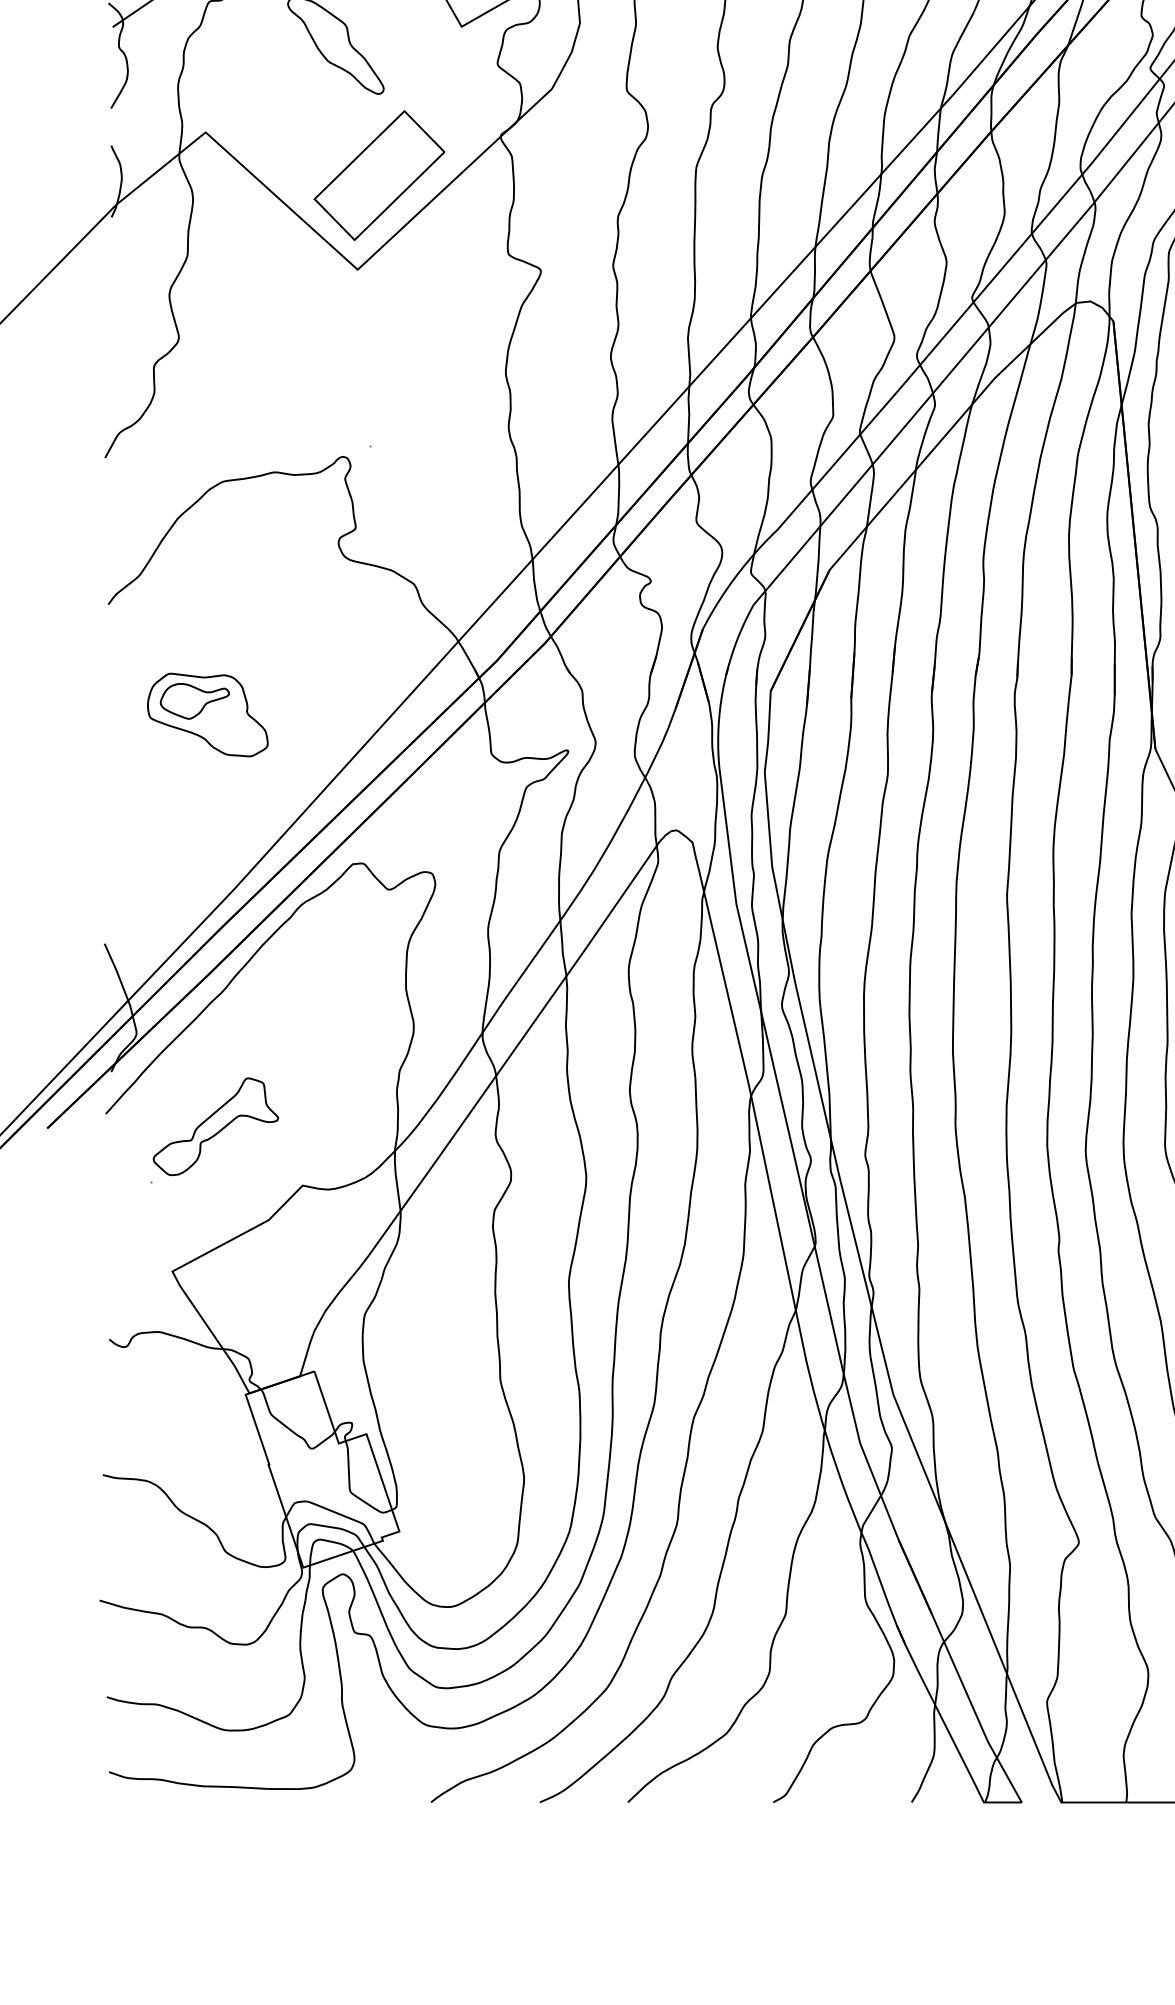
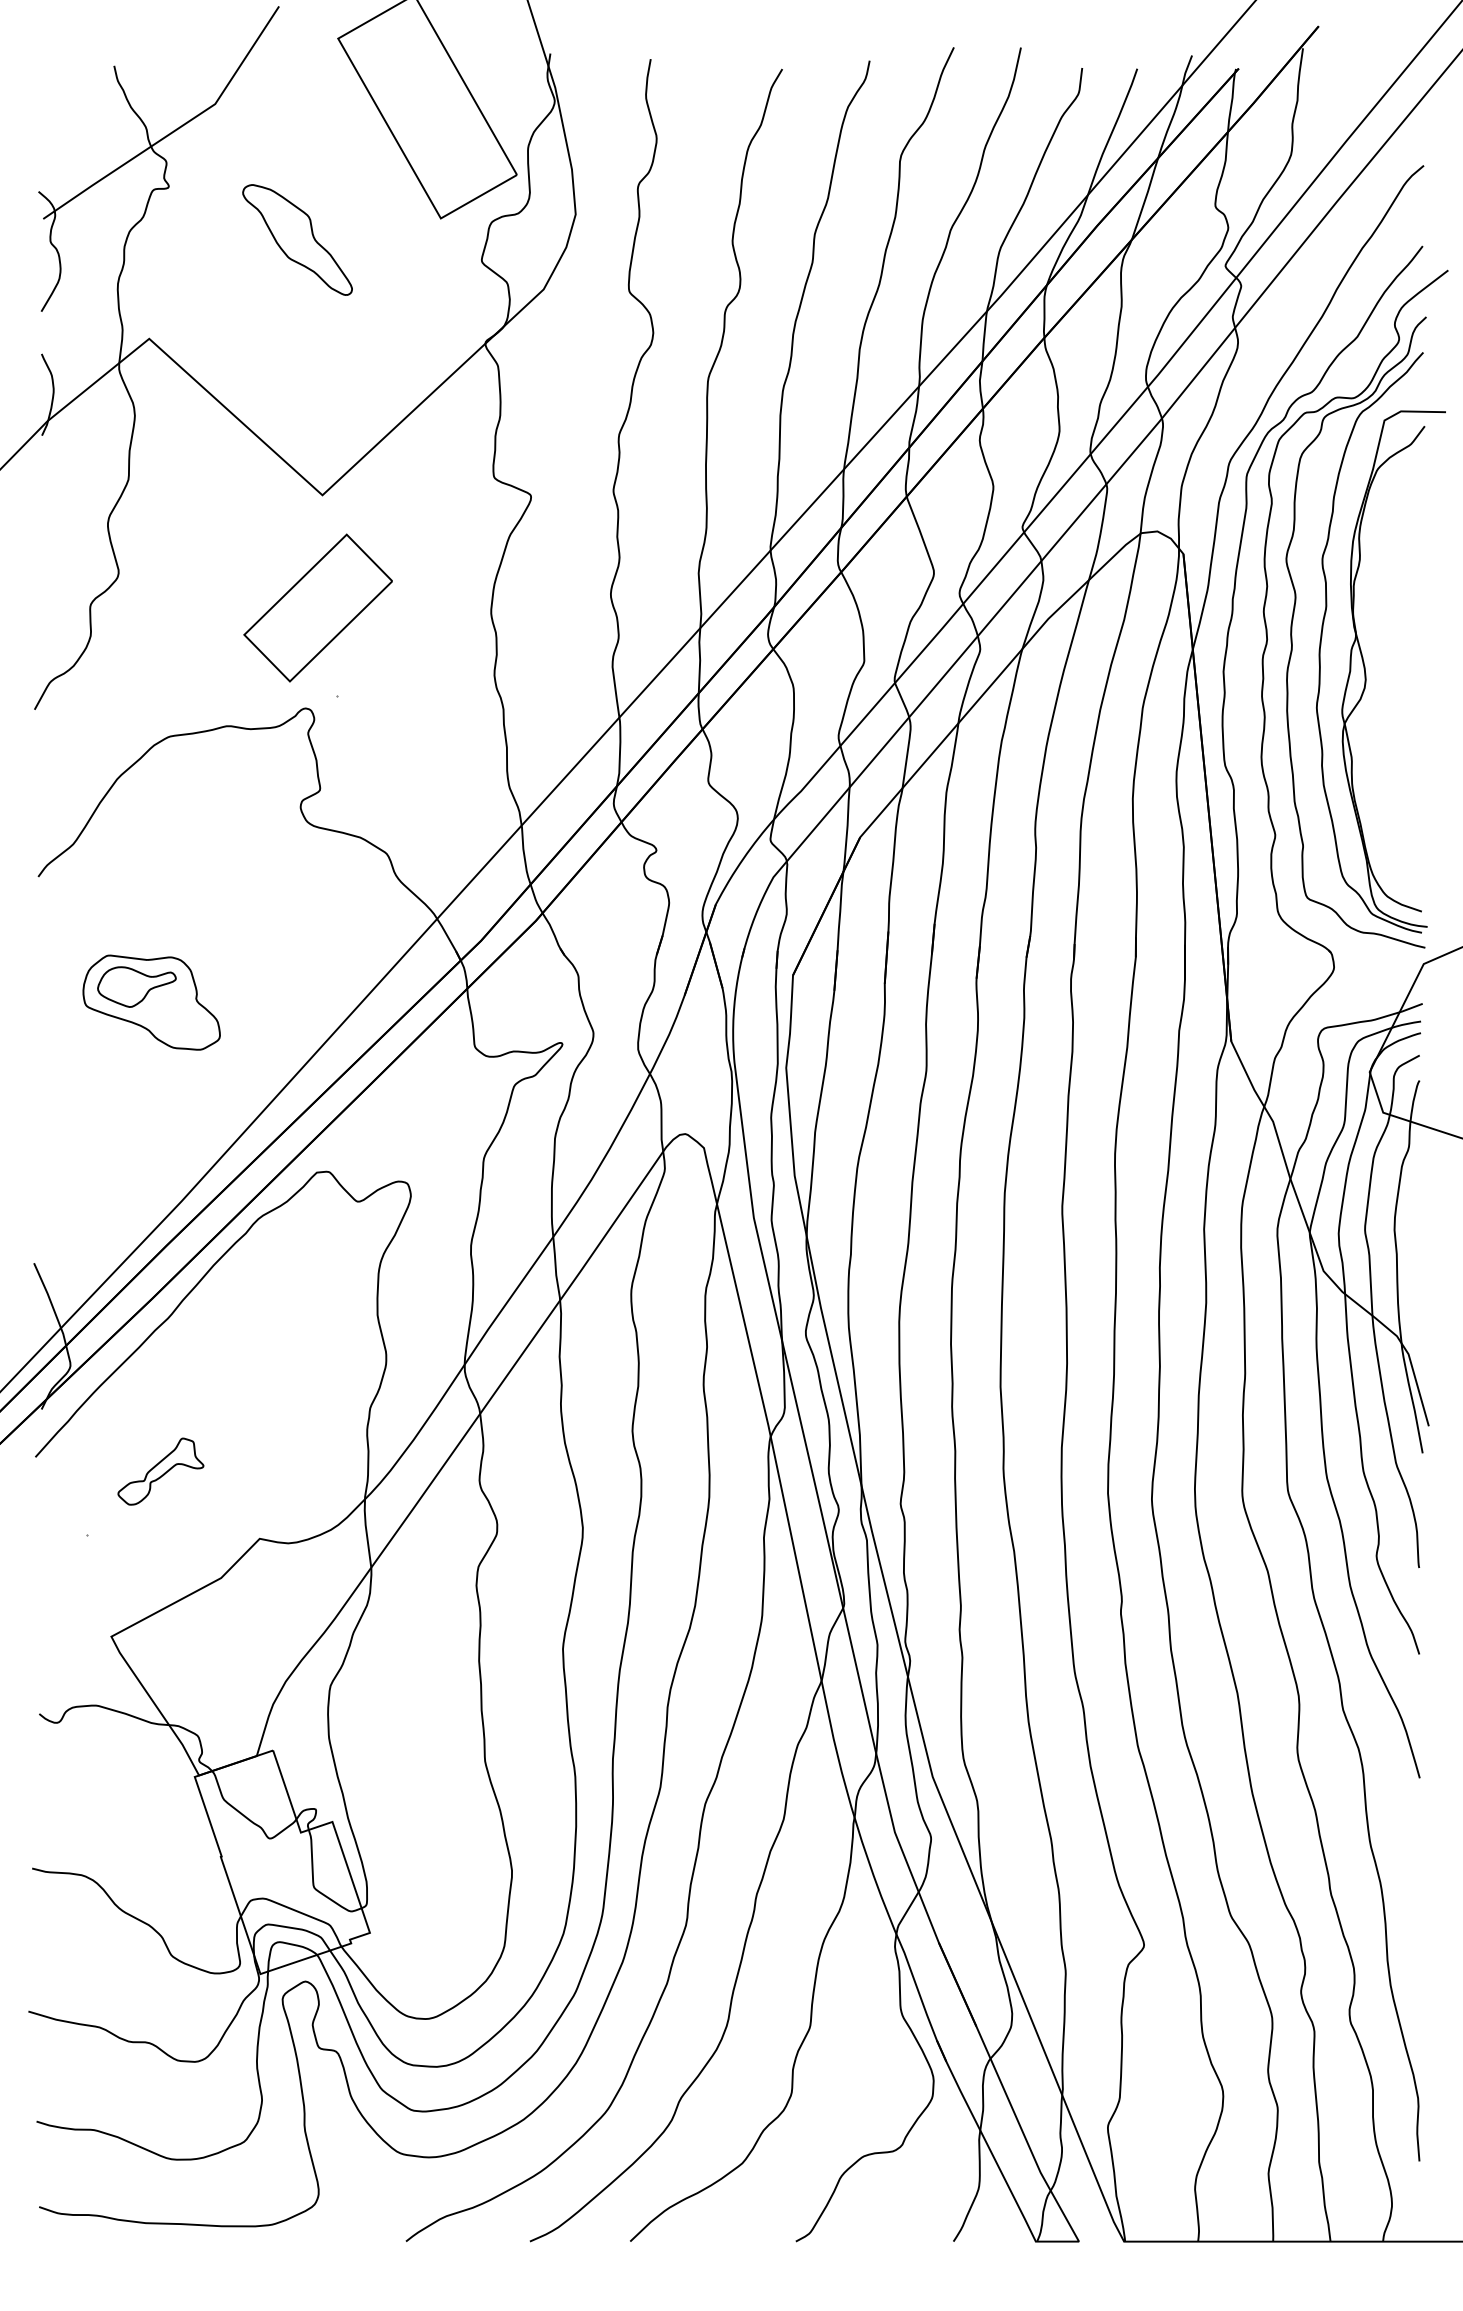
part: (378, 175) -> (317, 607), moved
part: (215, 1126) -> (160, 1471), size x0.6

